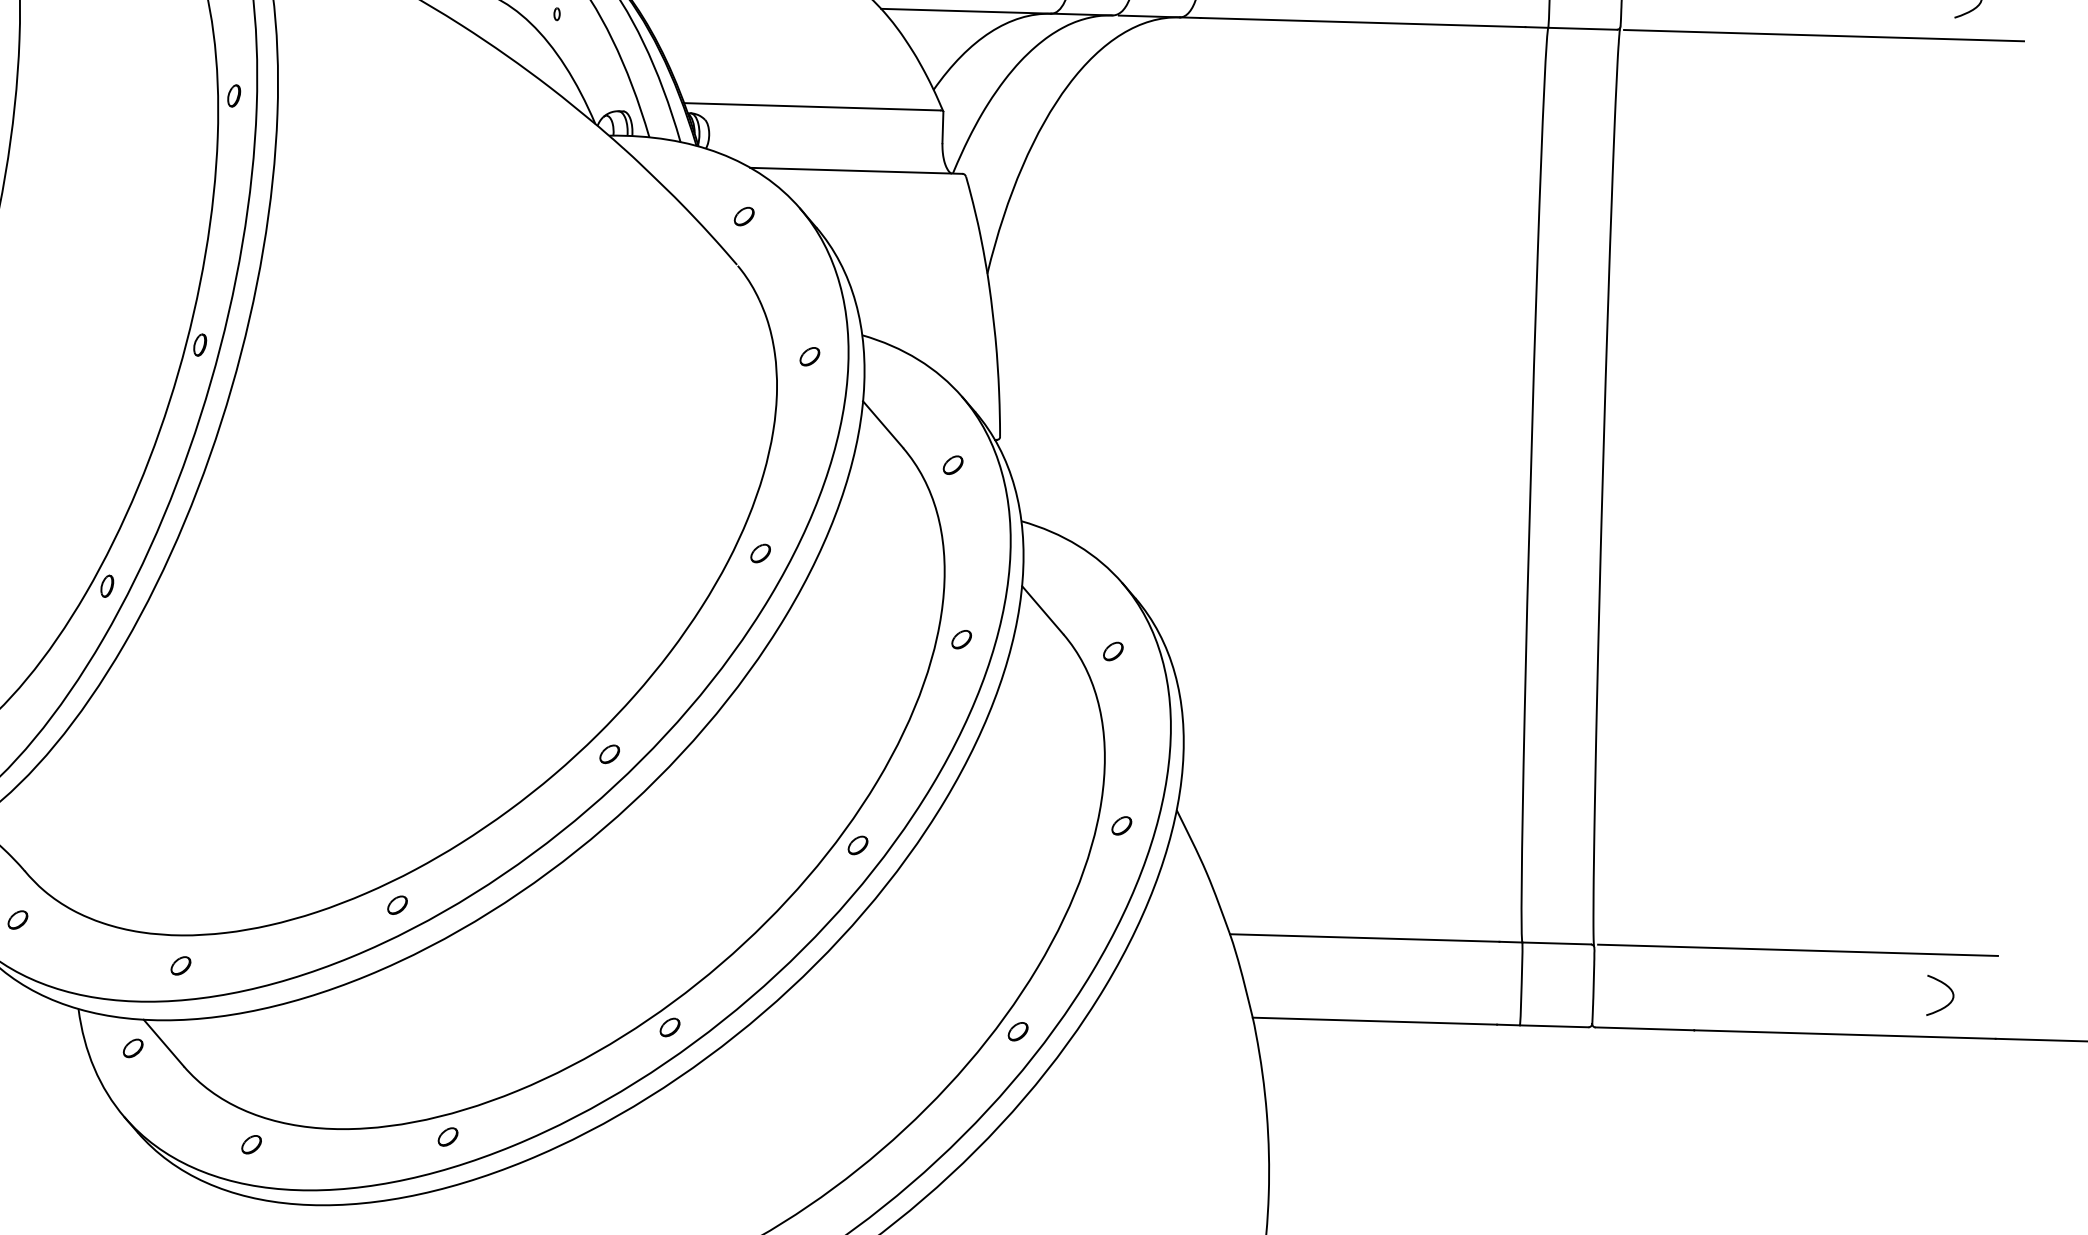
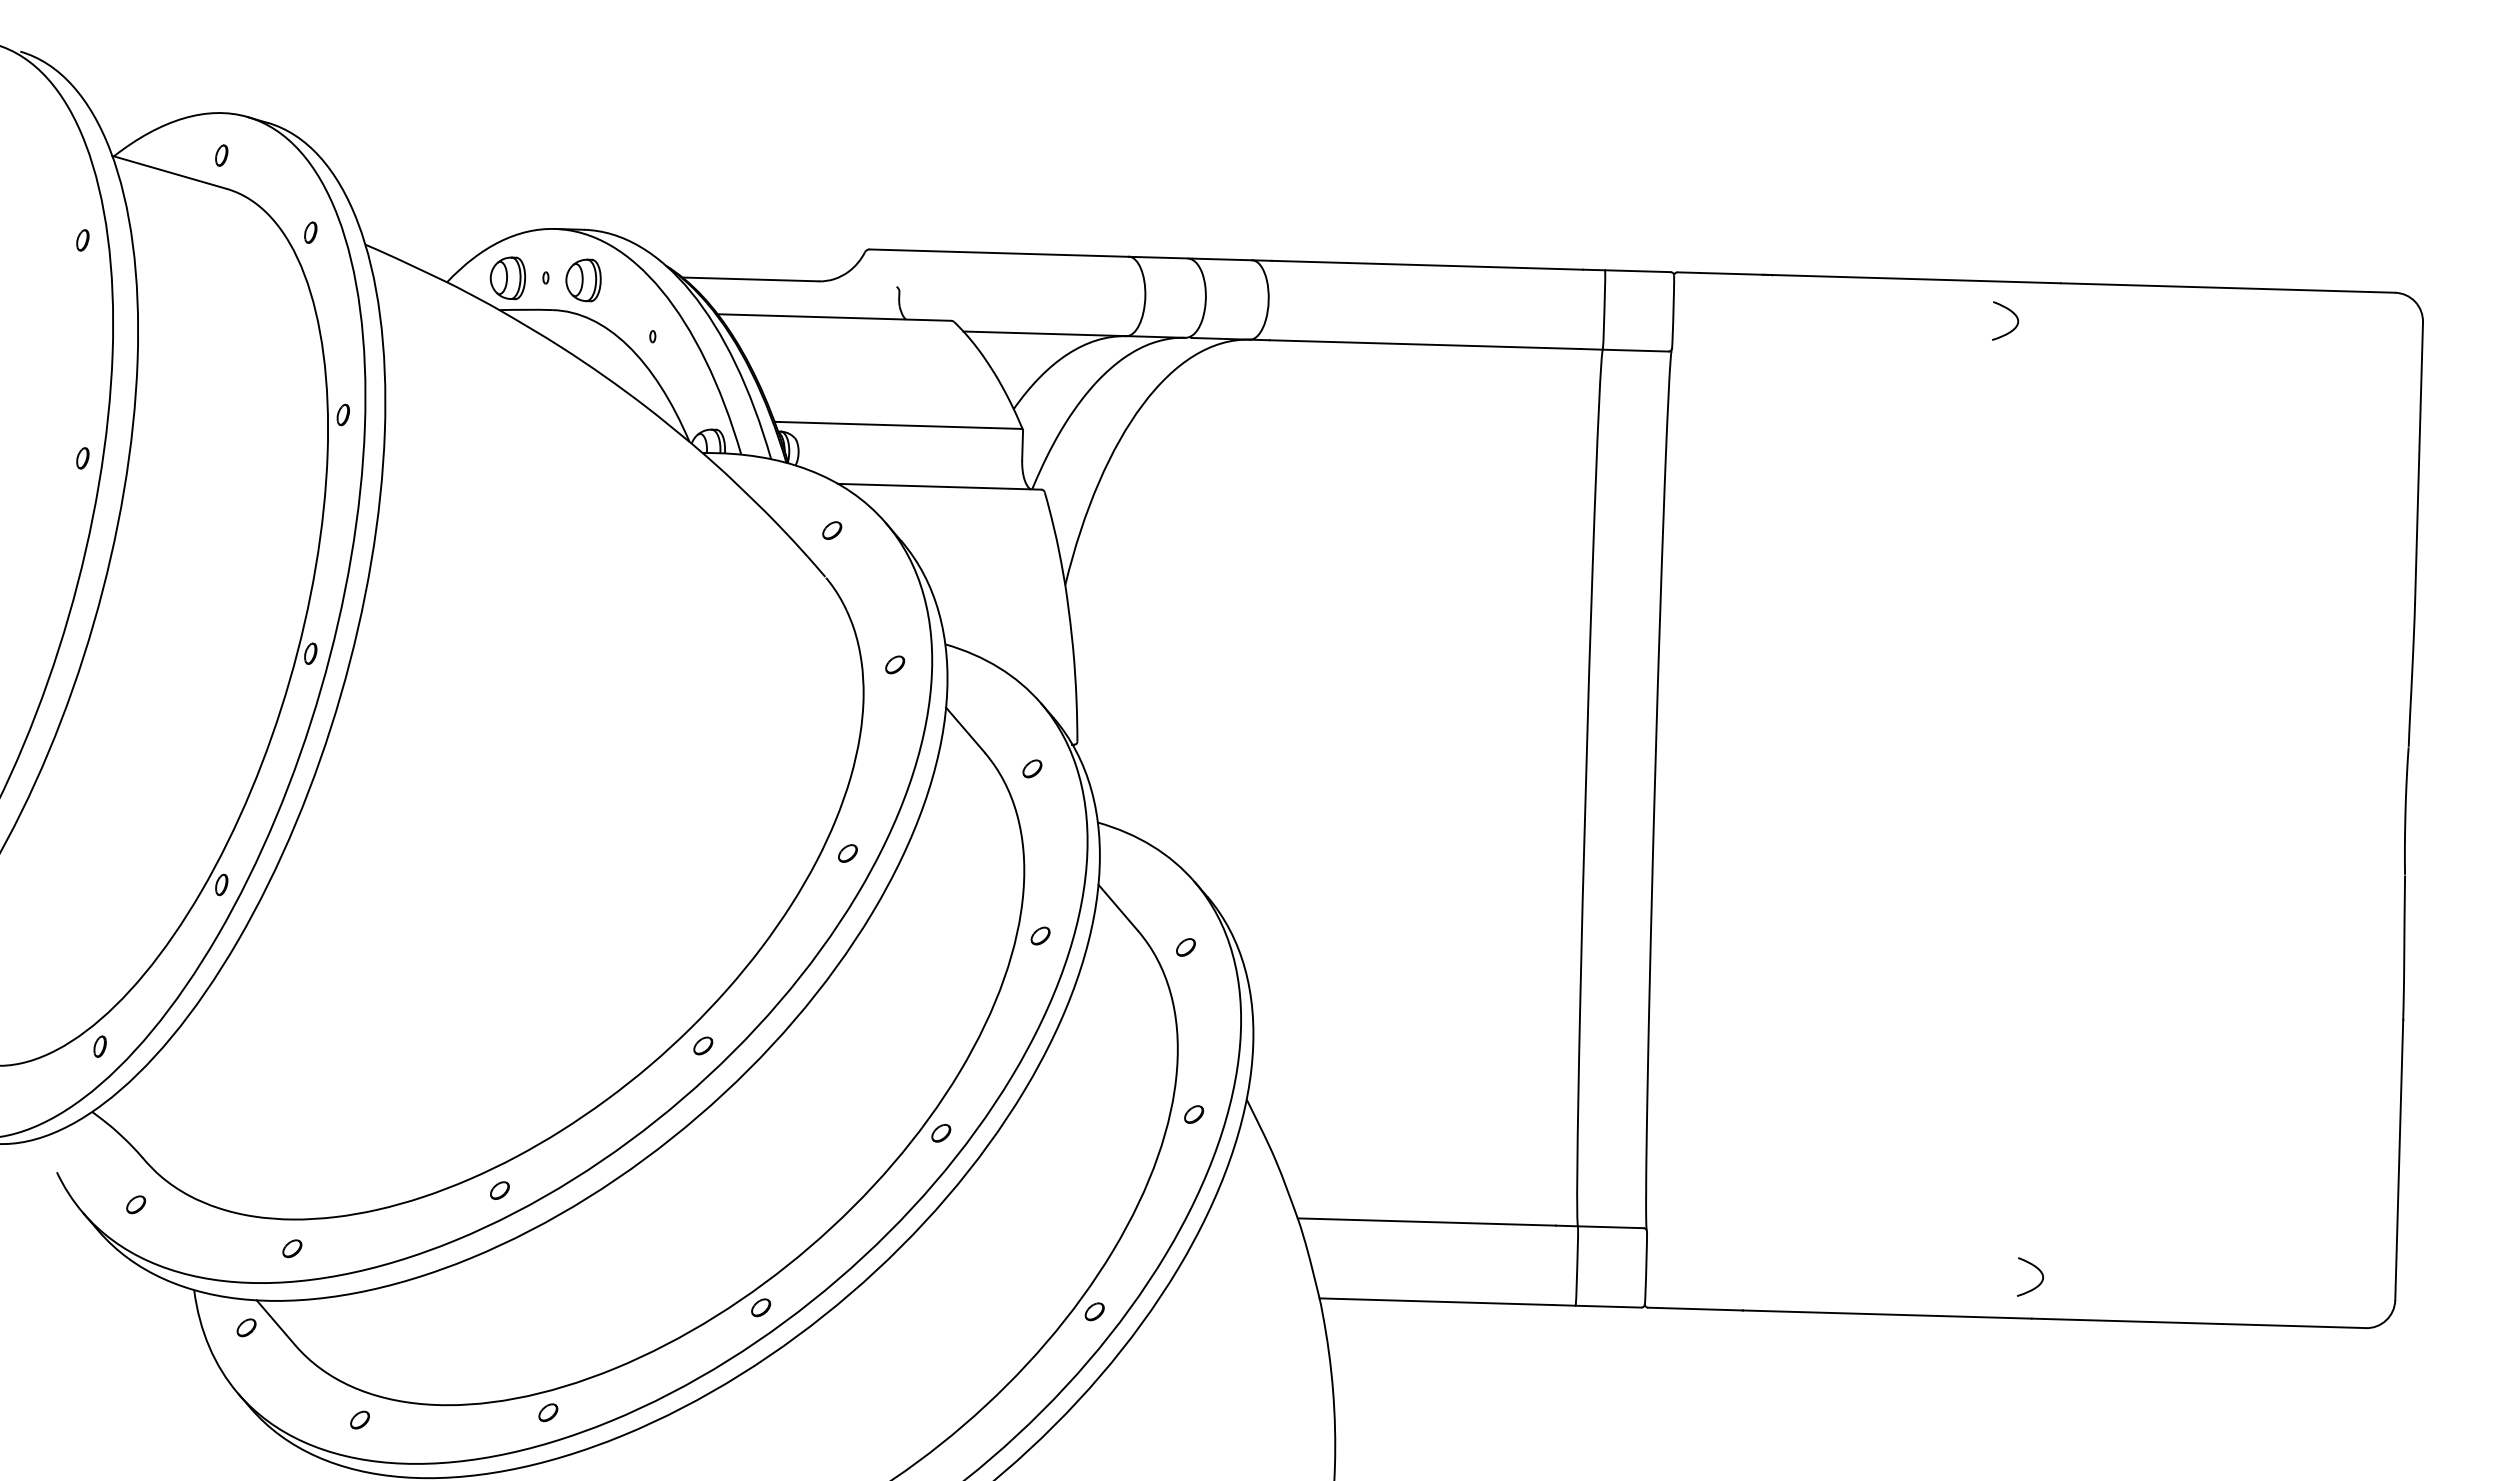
line: (1823, 34) -> (1866, 356), removed
line: (1797, 949) -> (1841, 1233), removed
curve: (1944, 985) -> (2034, 1267), moved

